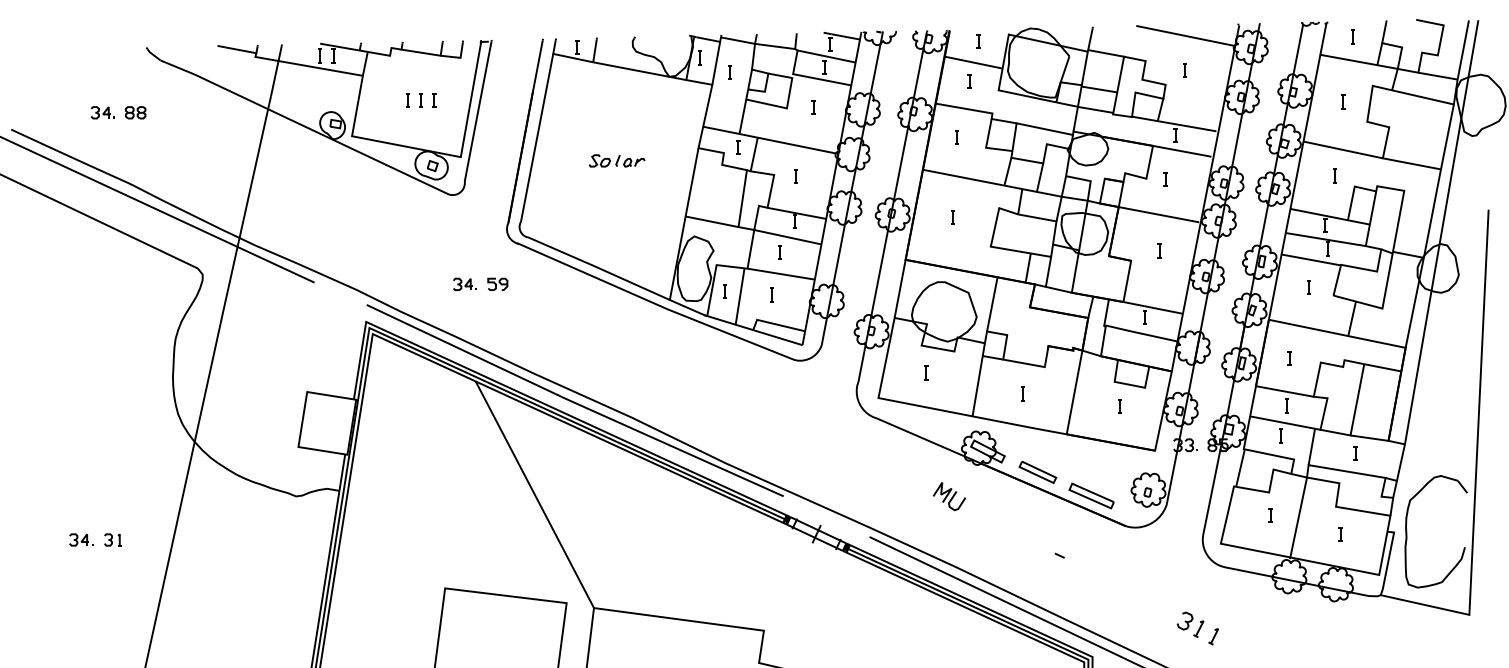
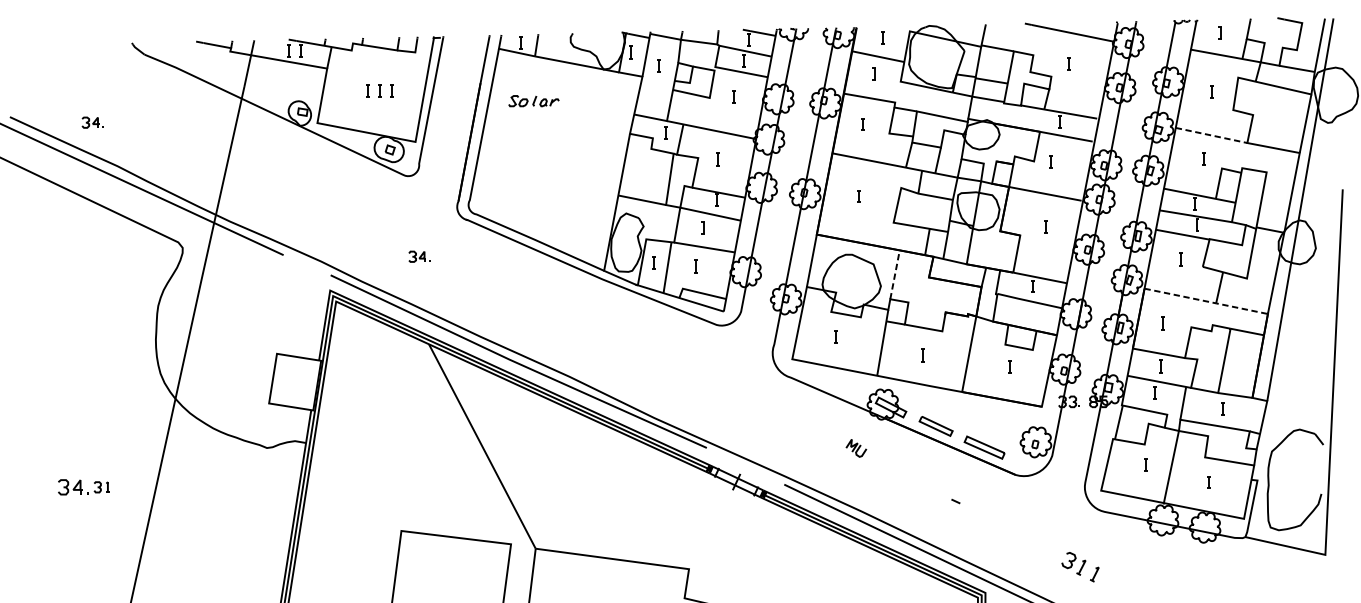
part: (102, 112) -> (92, 122), moved
part: (135, 112) -> (122, 101), removed
line: (1343, 149) -> (1211, 135), solid -> dashed
part: (616, 160) -> (533, 100), moved
part: (497, 283) -> (448, 255), removed
line: (992, 304) -> (895, 274), solid -> dashed
line: (1336, 333) -> (1205, 301), solid -> dashed
part: (949, 496) -> (856, 448), size x0.7
part: (81, 539) -> (73, 486), size x1.4

